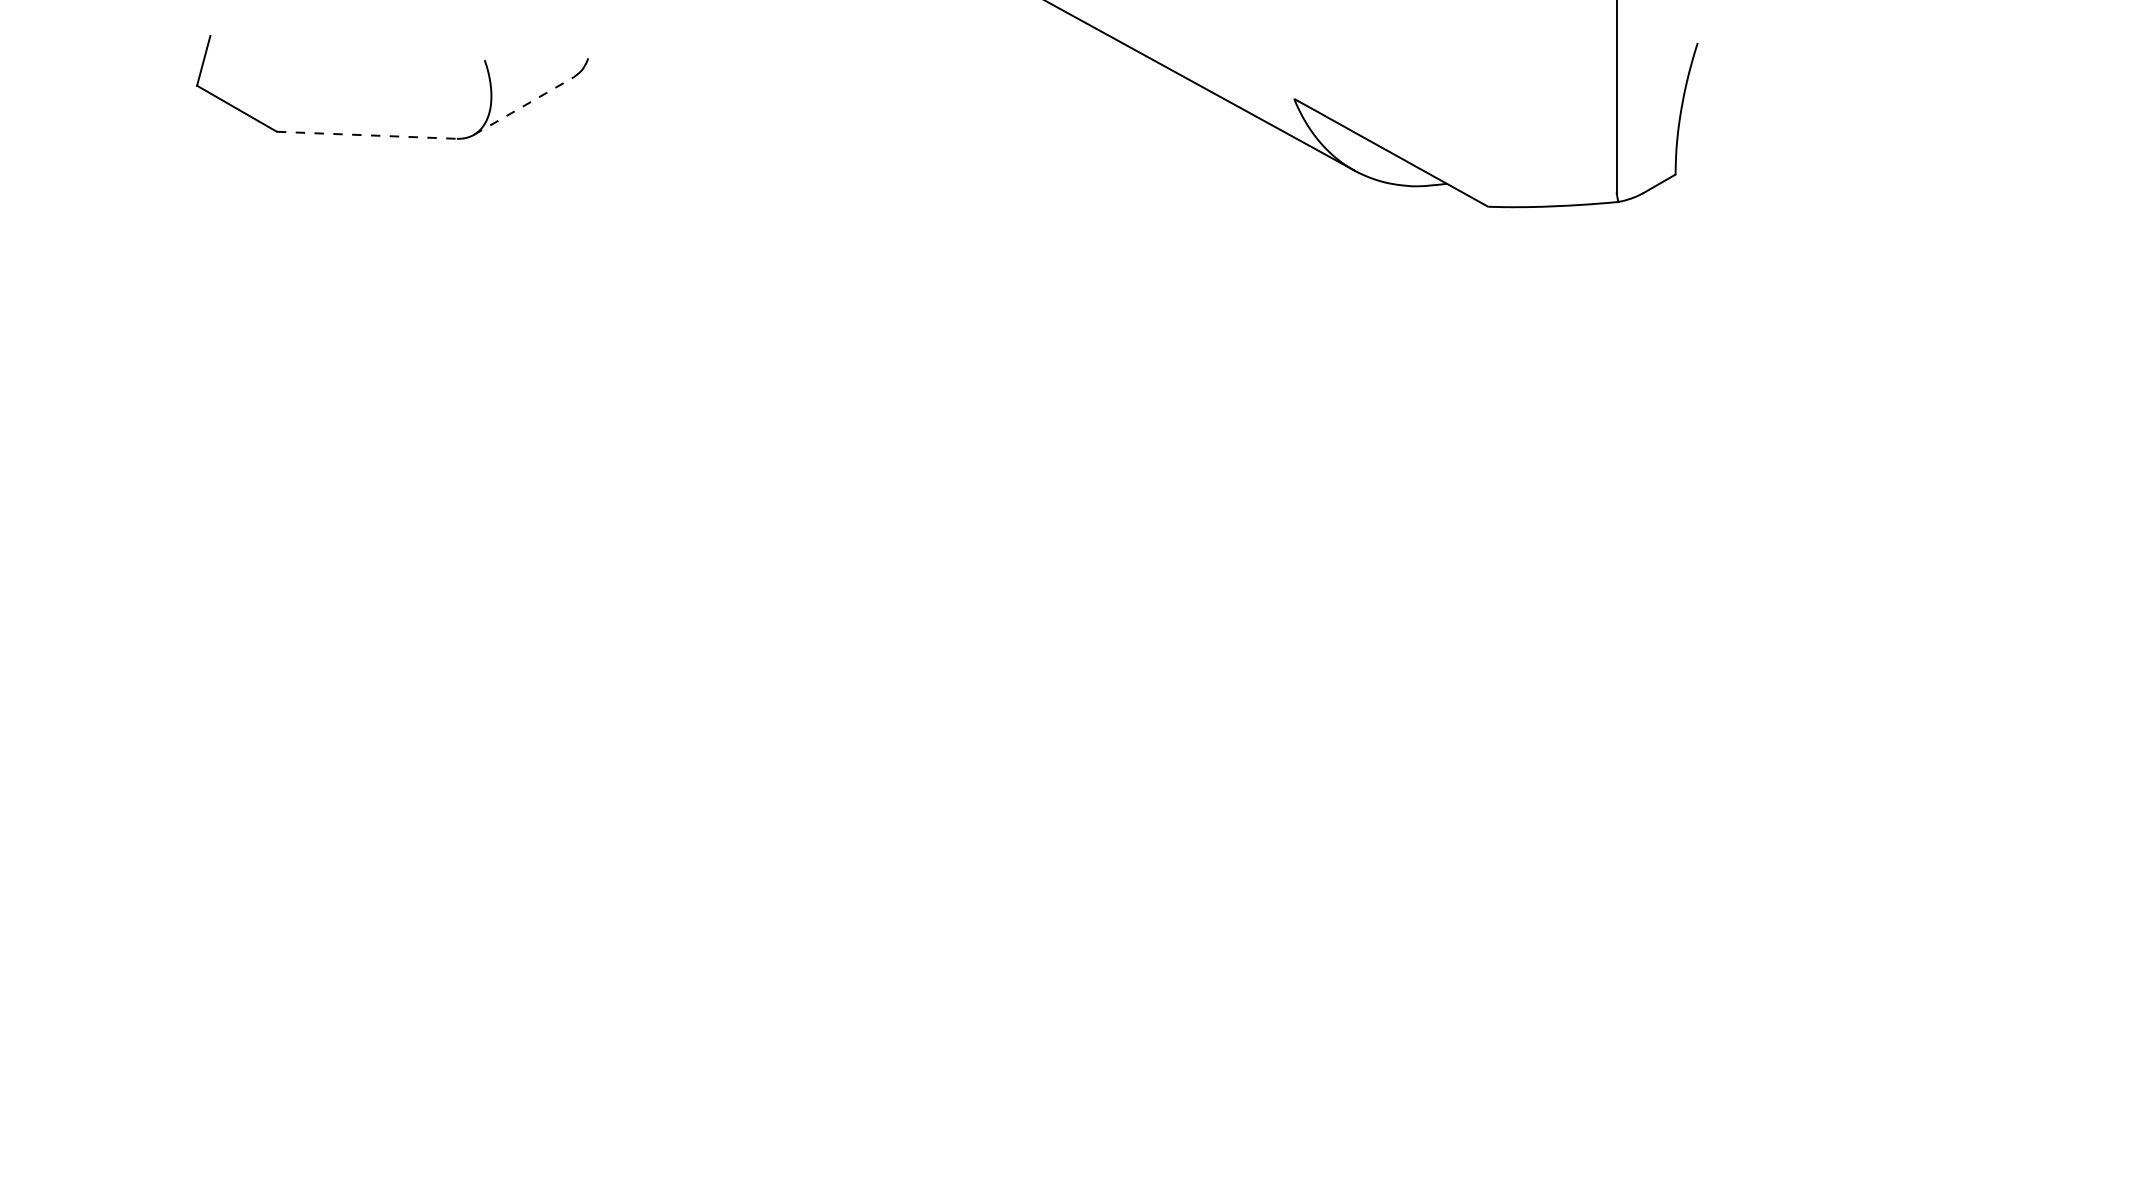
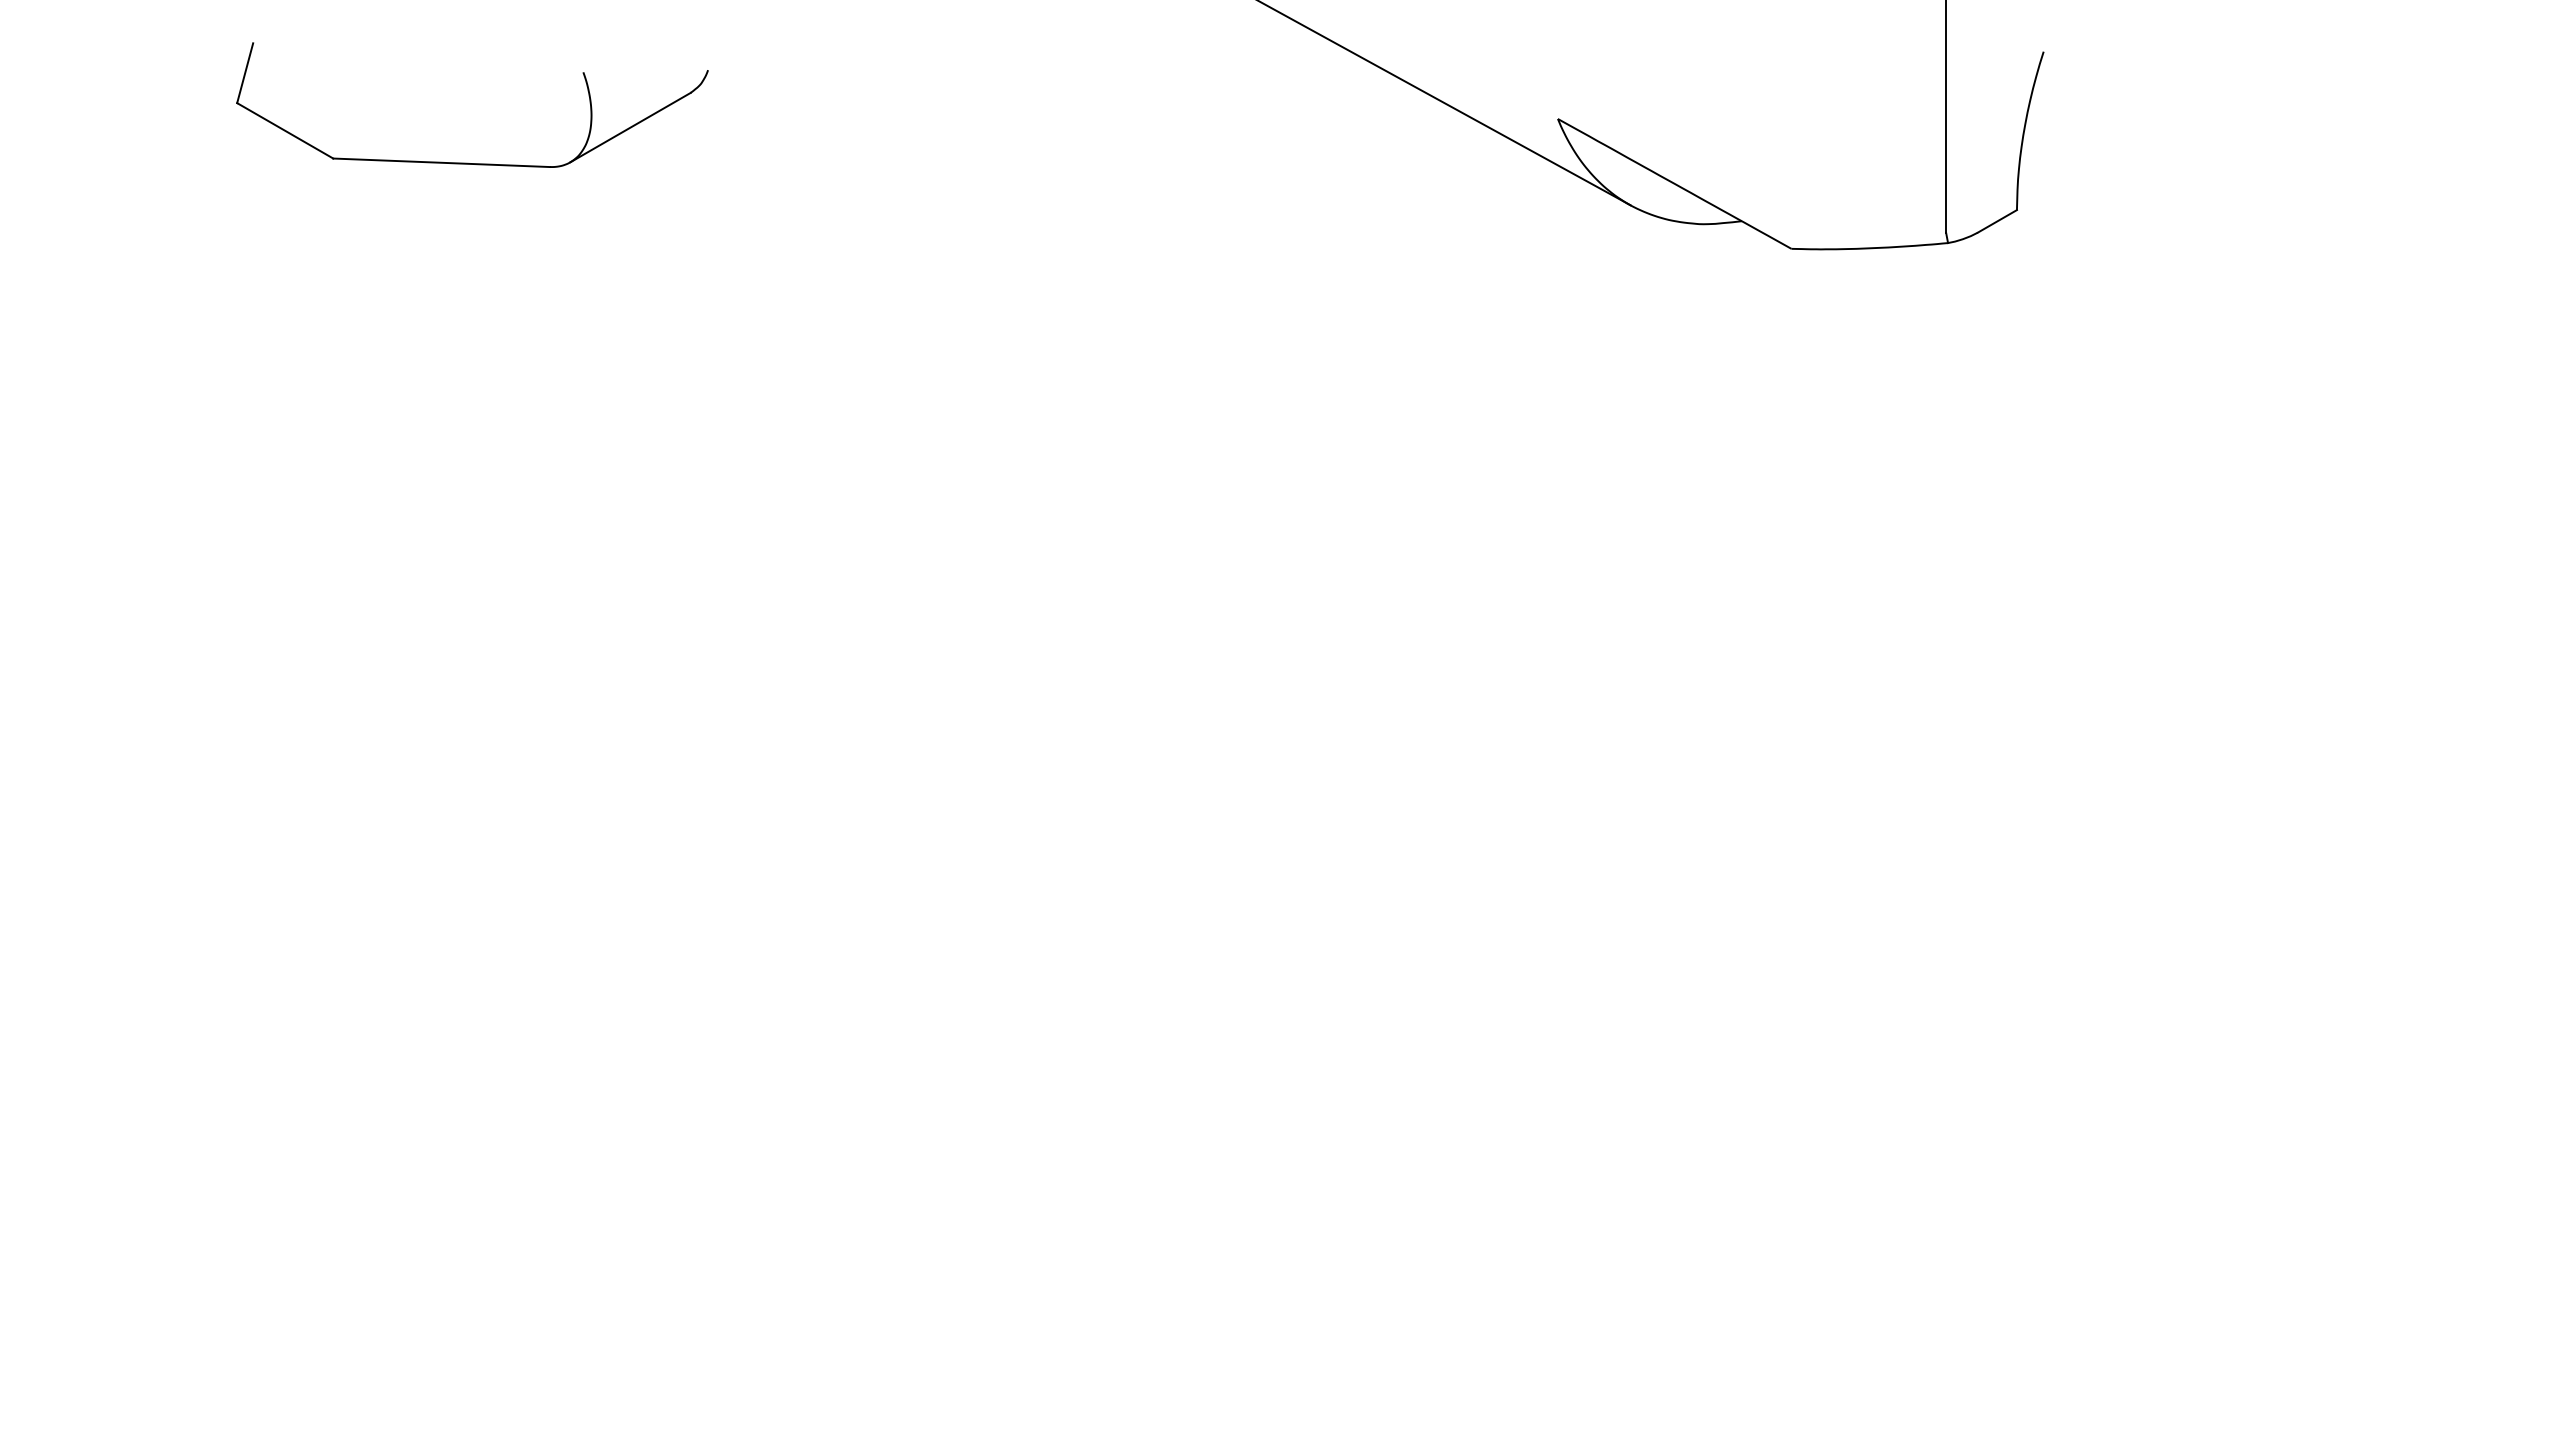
line: (523, 105) -> (630, 127), dashed -> solid
line: (367, 135) -> (442, 162), dashed -> solid

